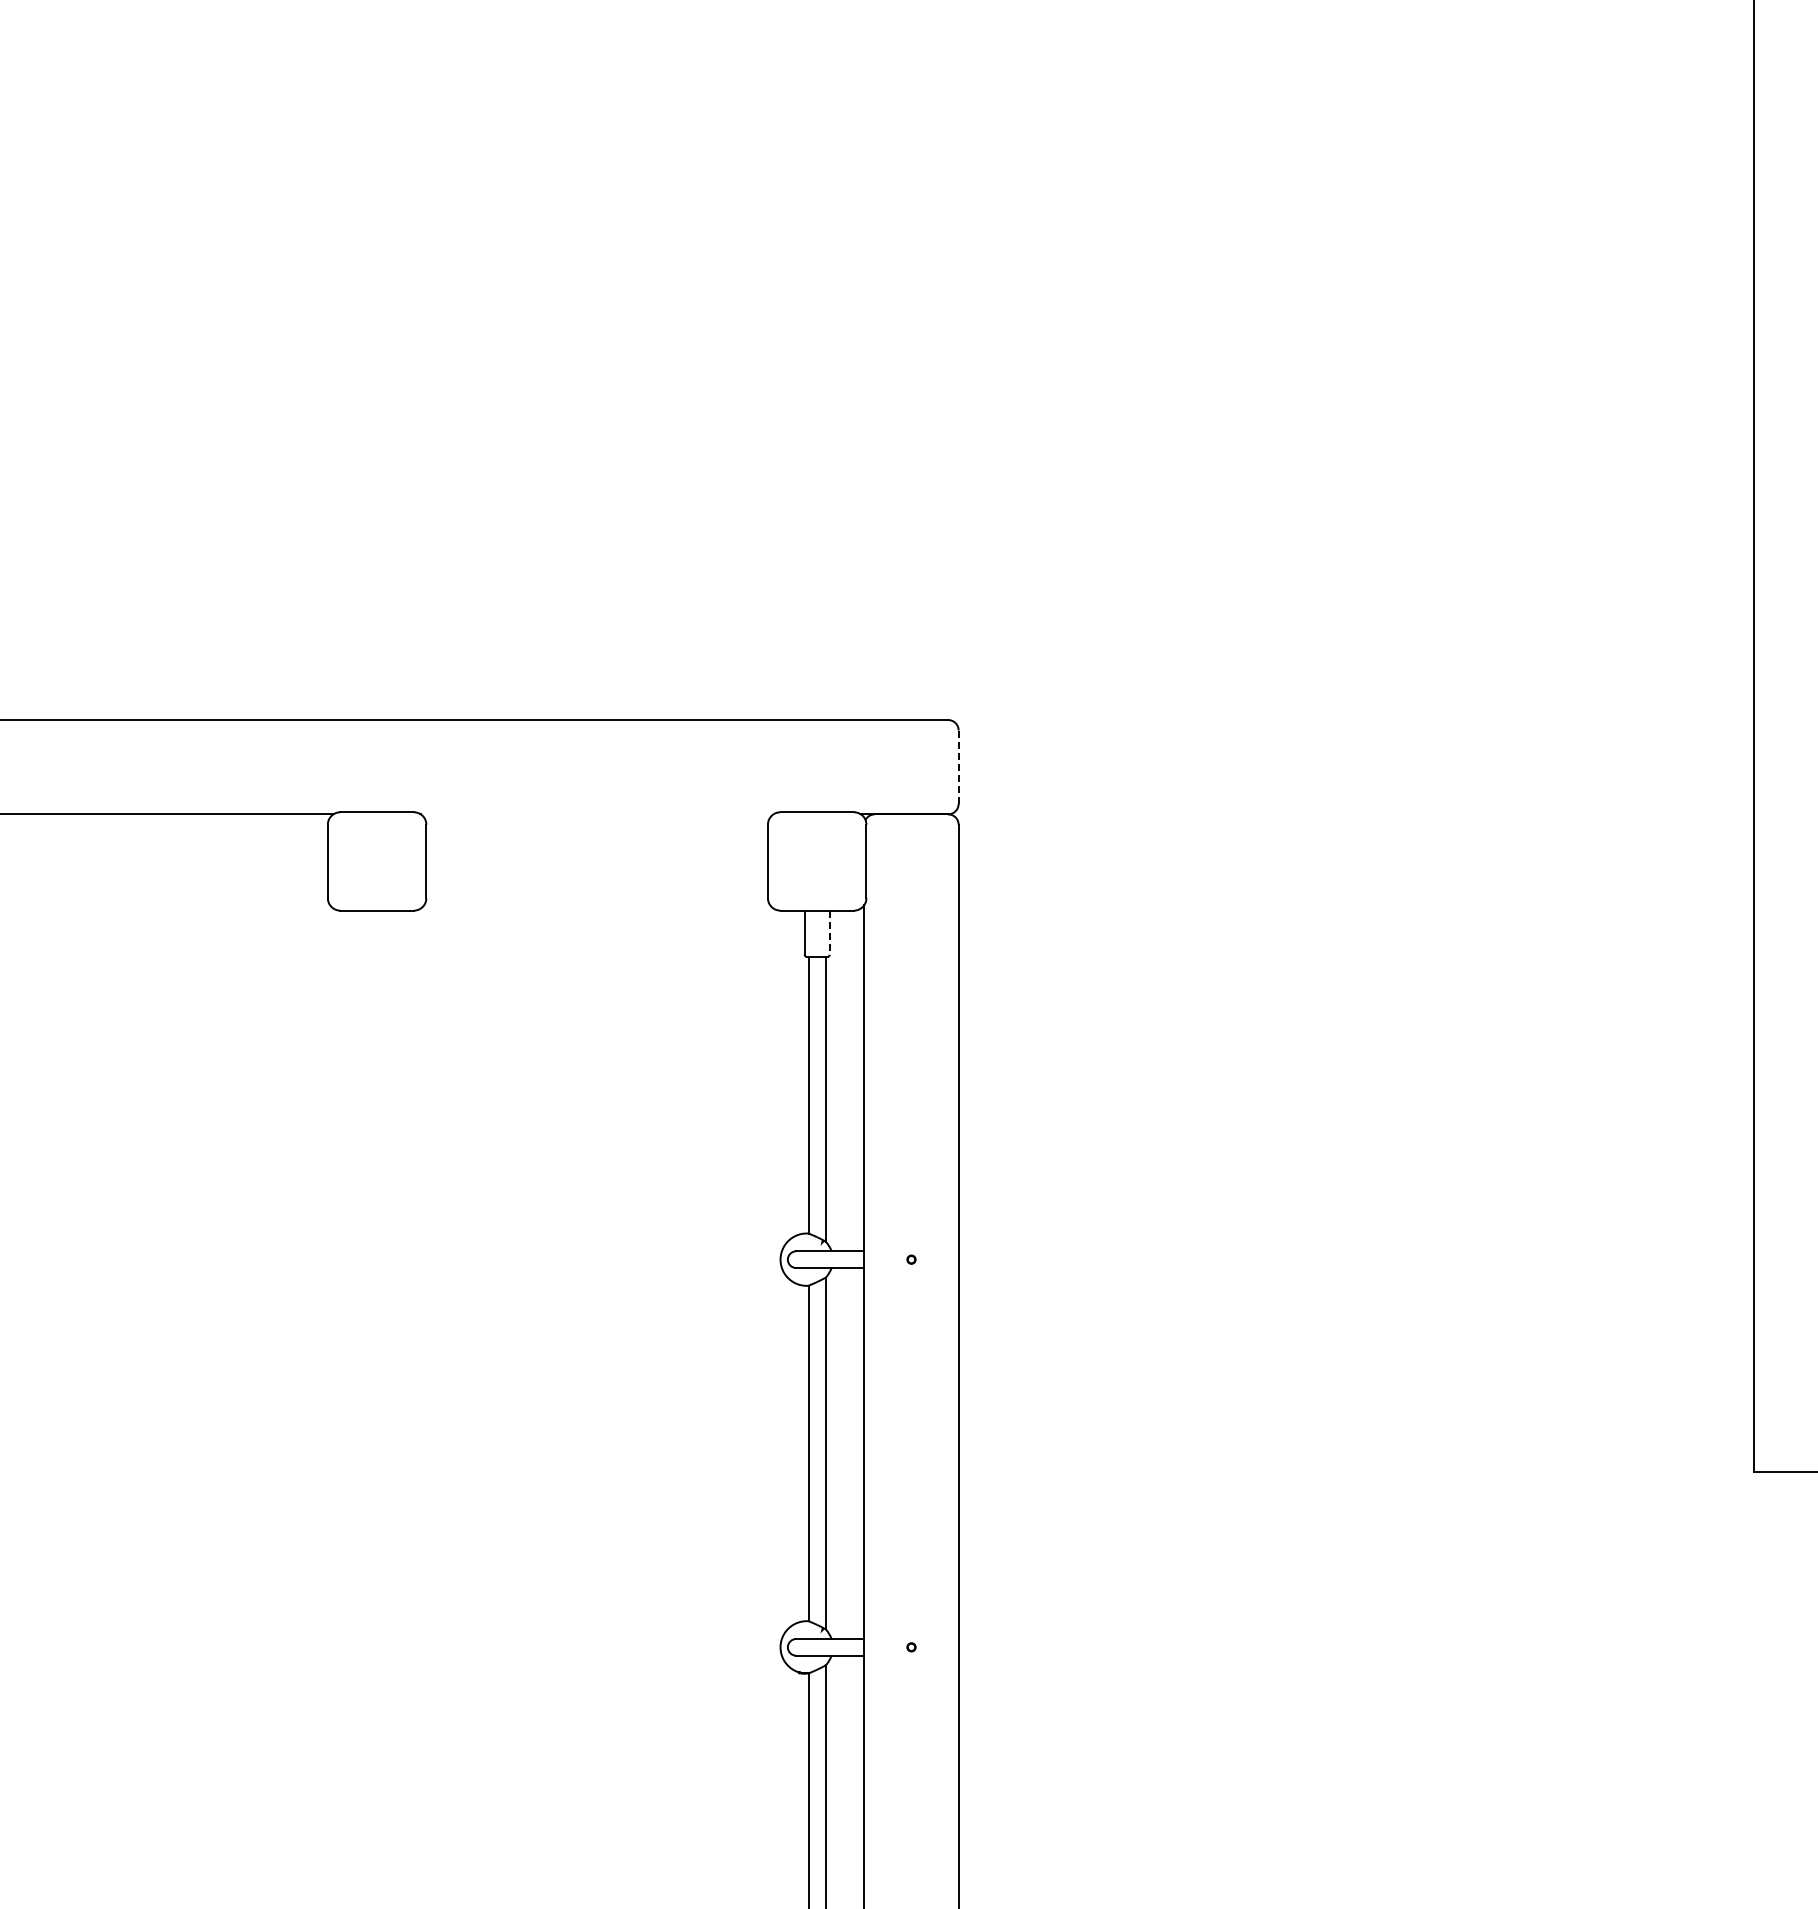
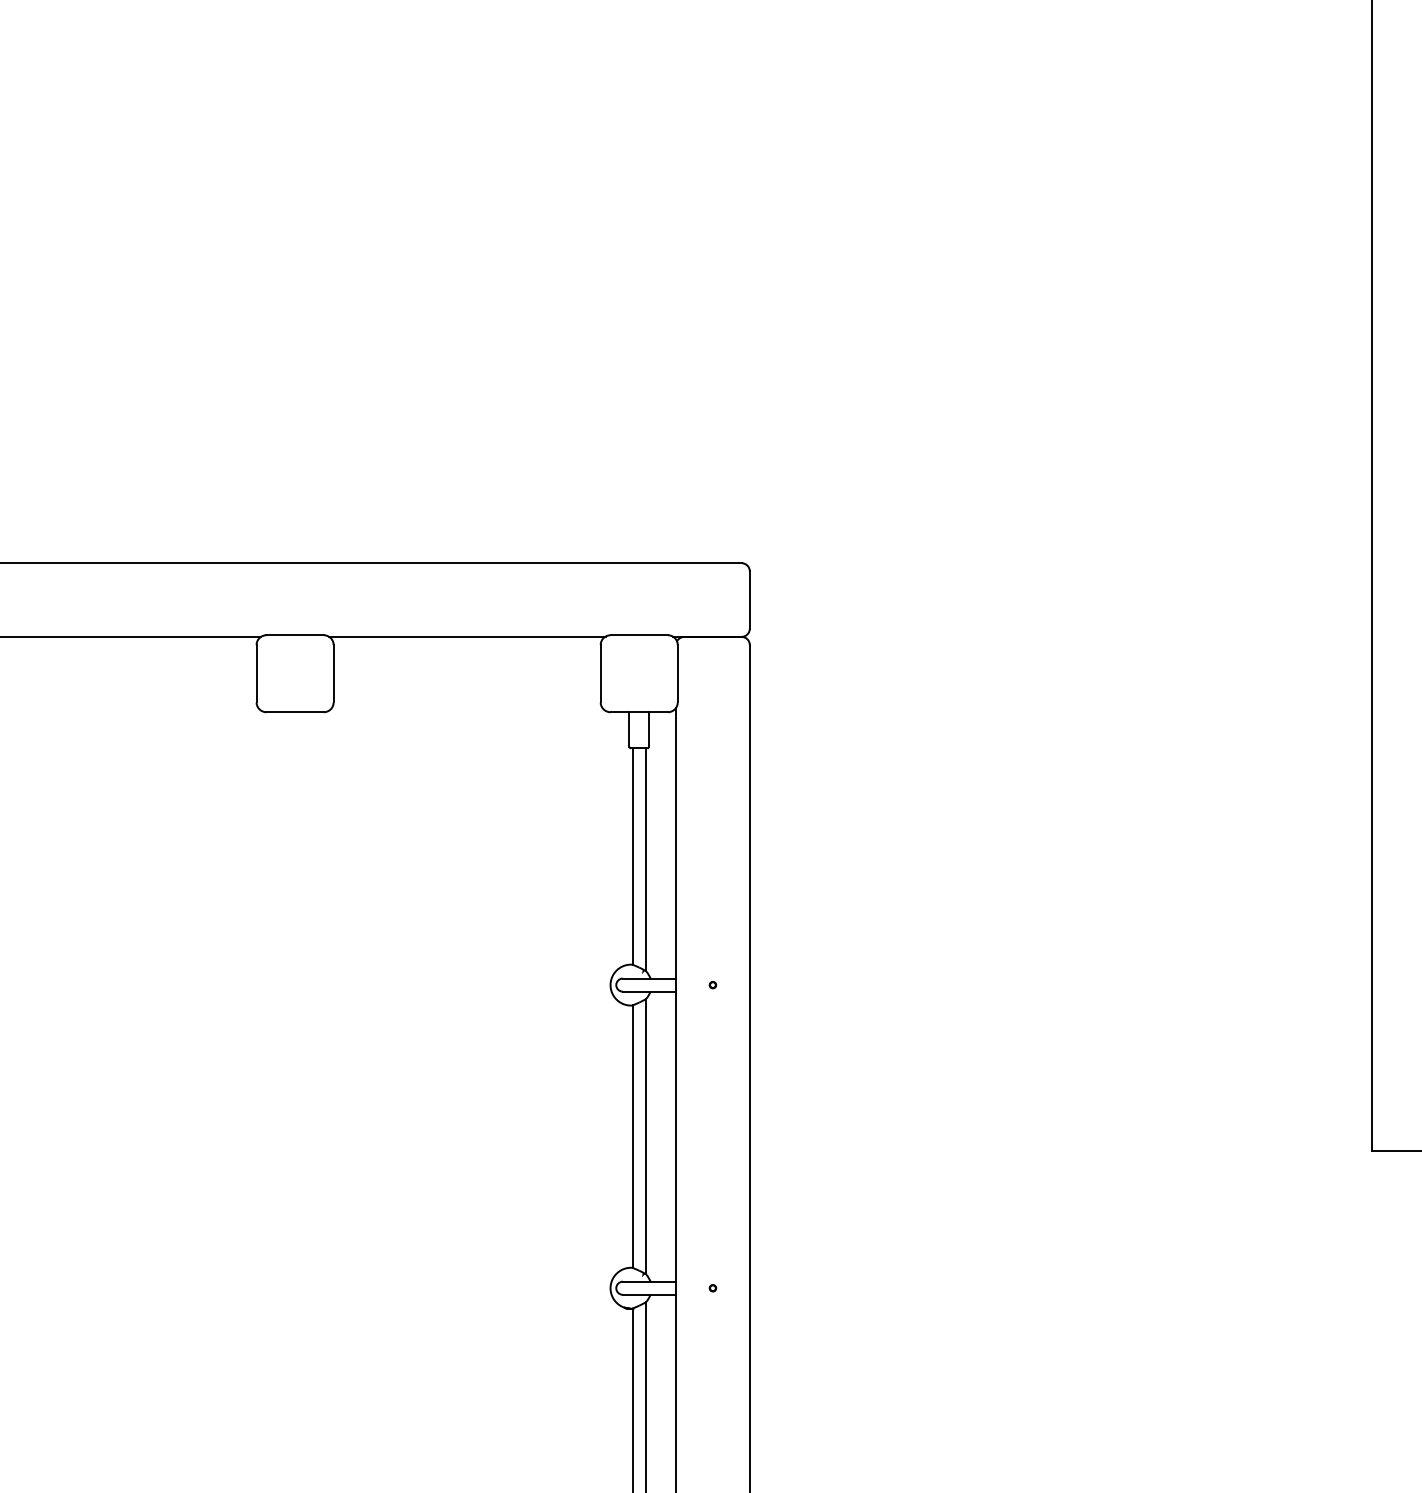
line: (958, 767) -> (749, 600), dashed -> solid
line: (596, 814) -> (466, 637), added
line: (829, 933) -> (648, 730), dashed -> solid

